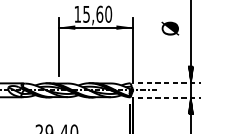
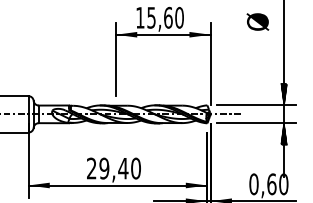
text: (170, 28) -> (257, 21), moved
line: (169, 83) -> (256, 105), dashed -> solid
line: (169, 97) -> (256, 123), dashed -> solid

